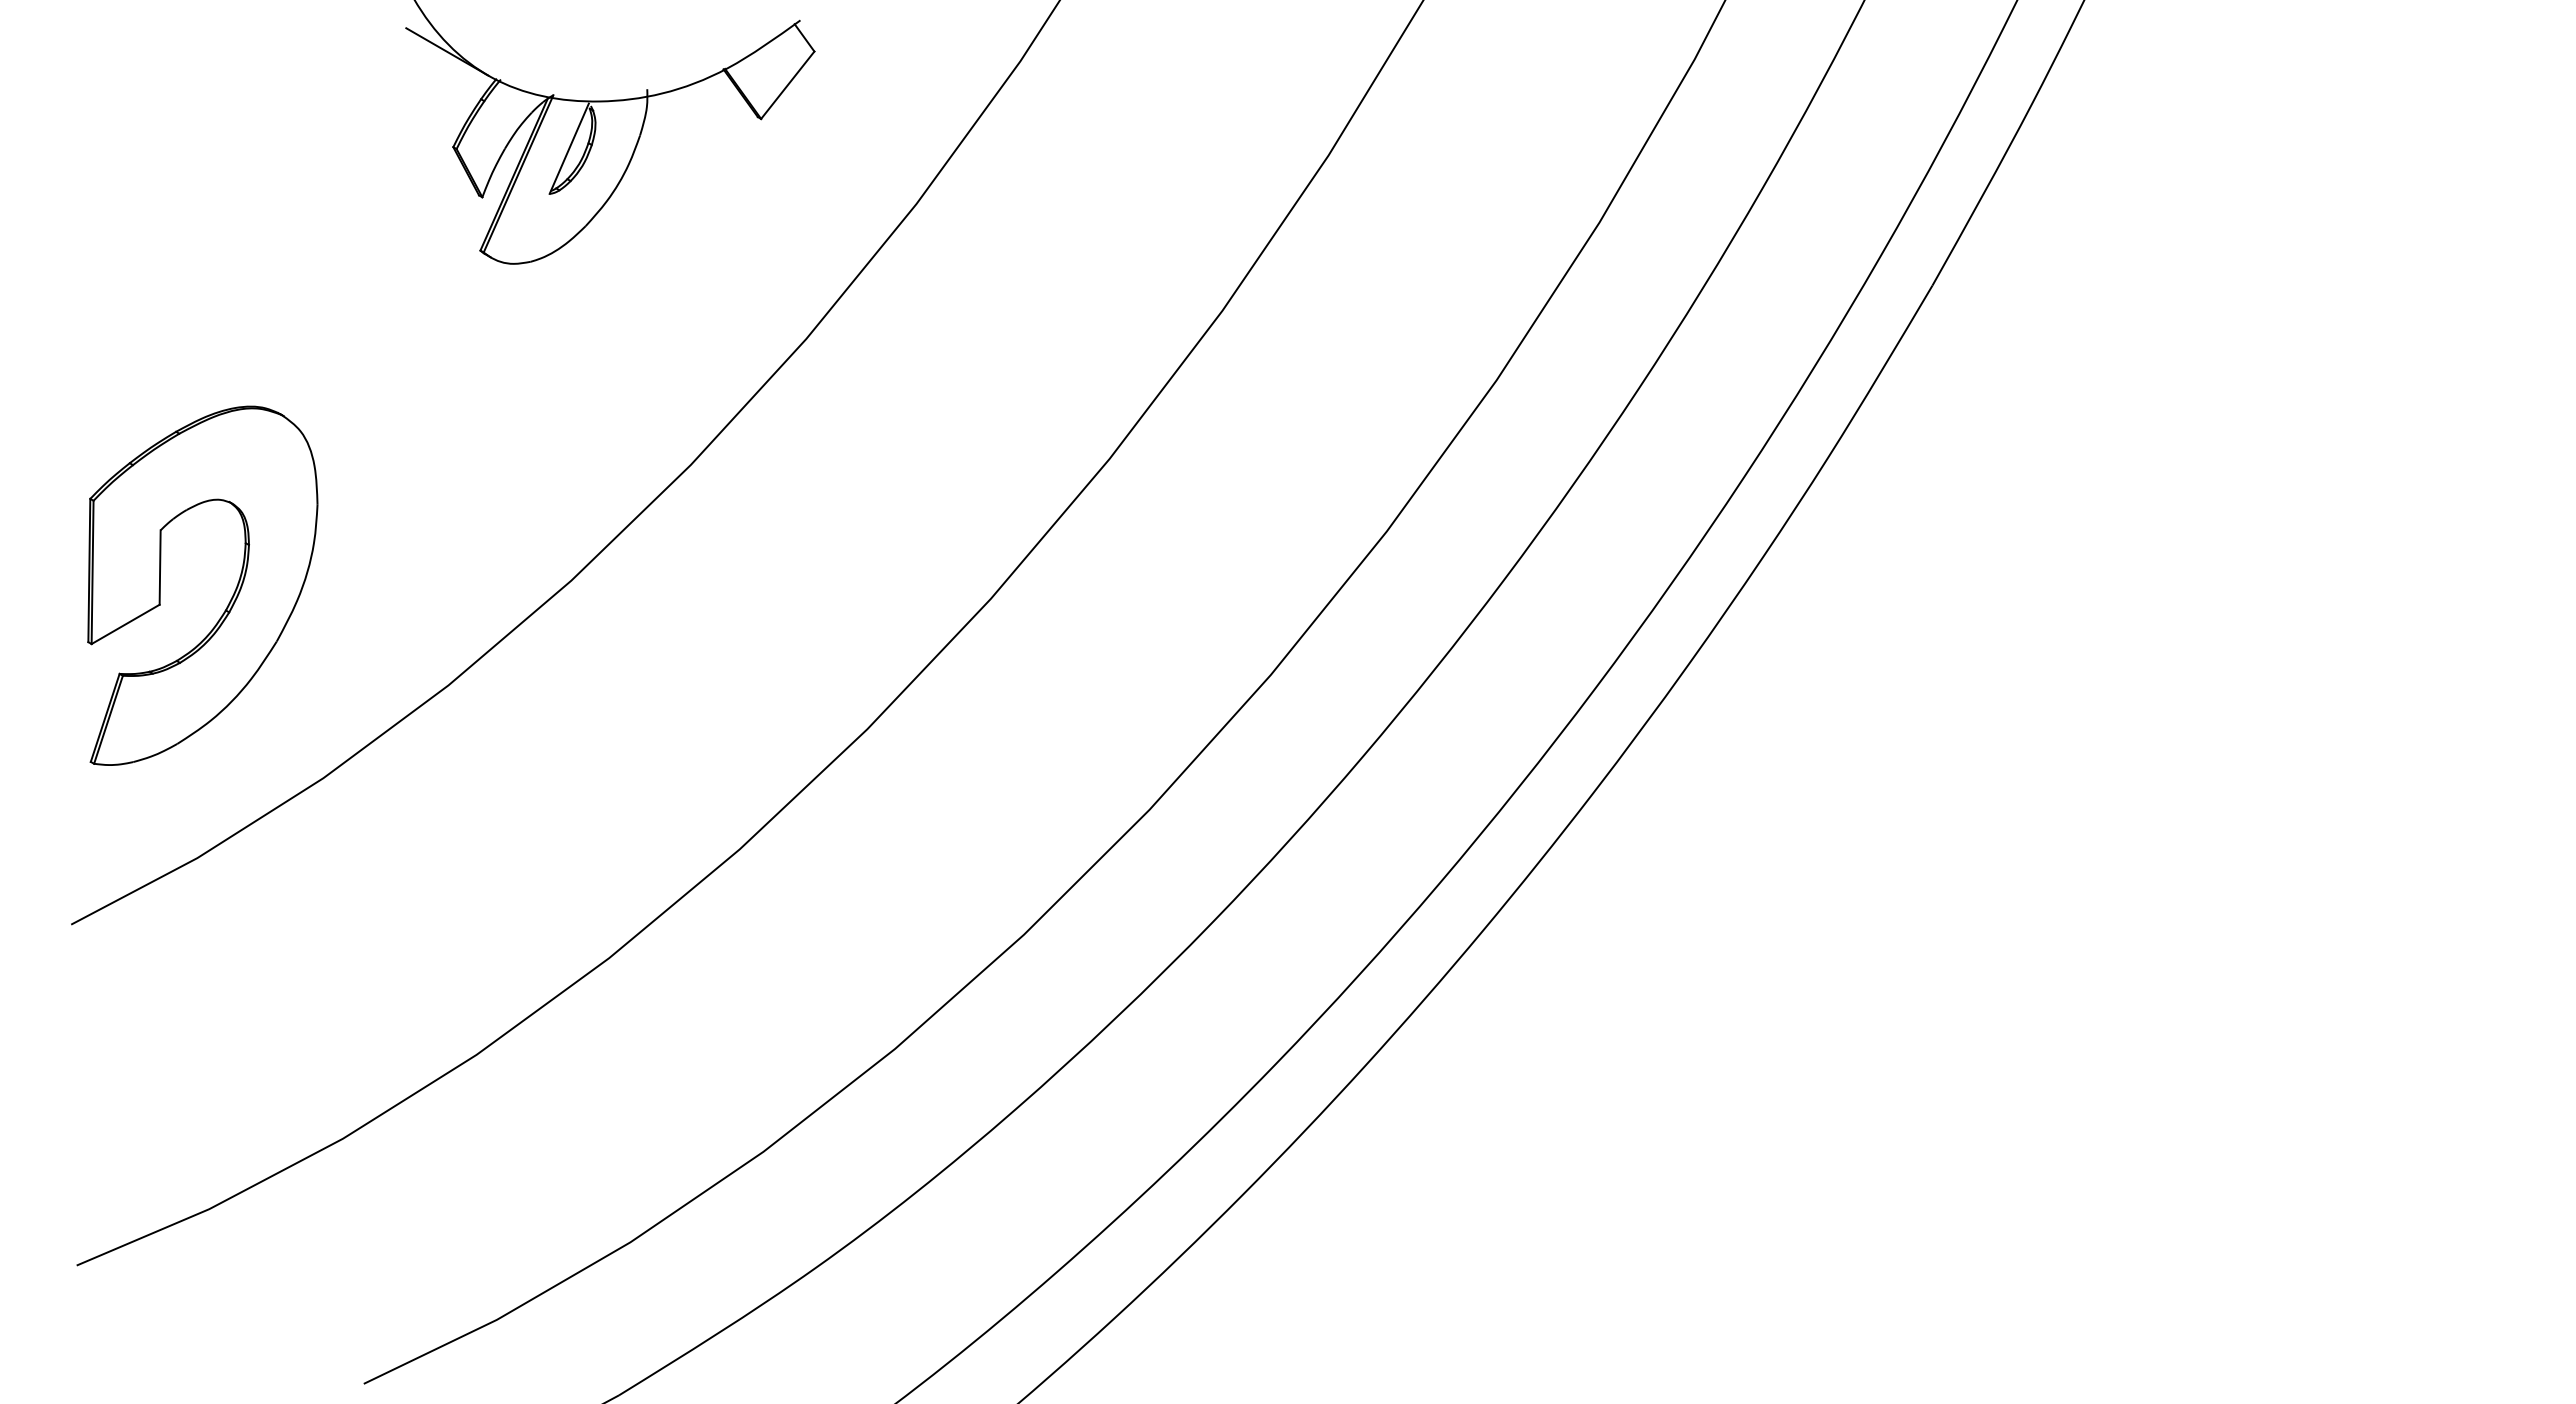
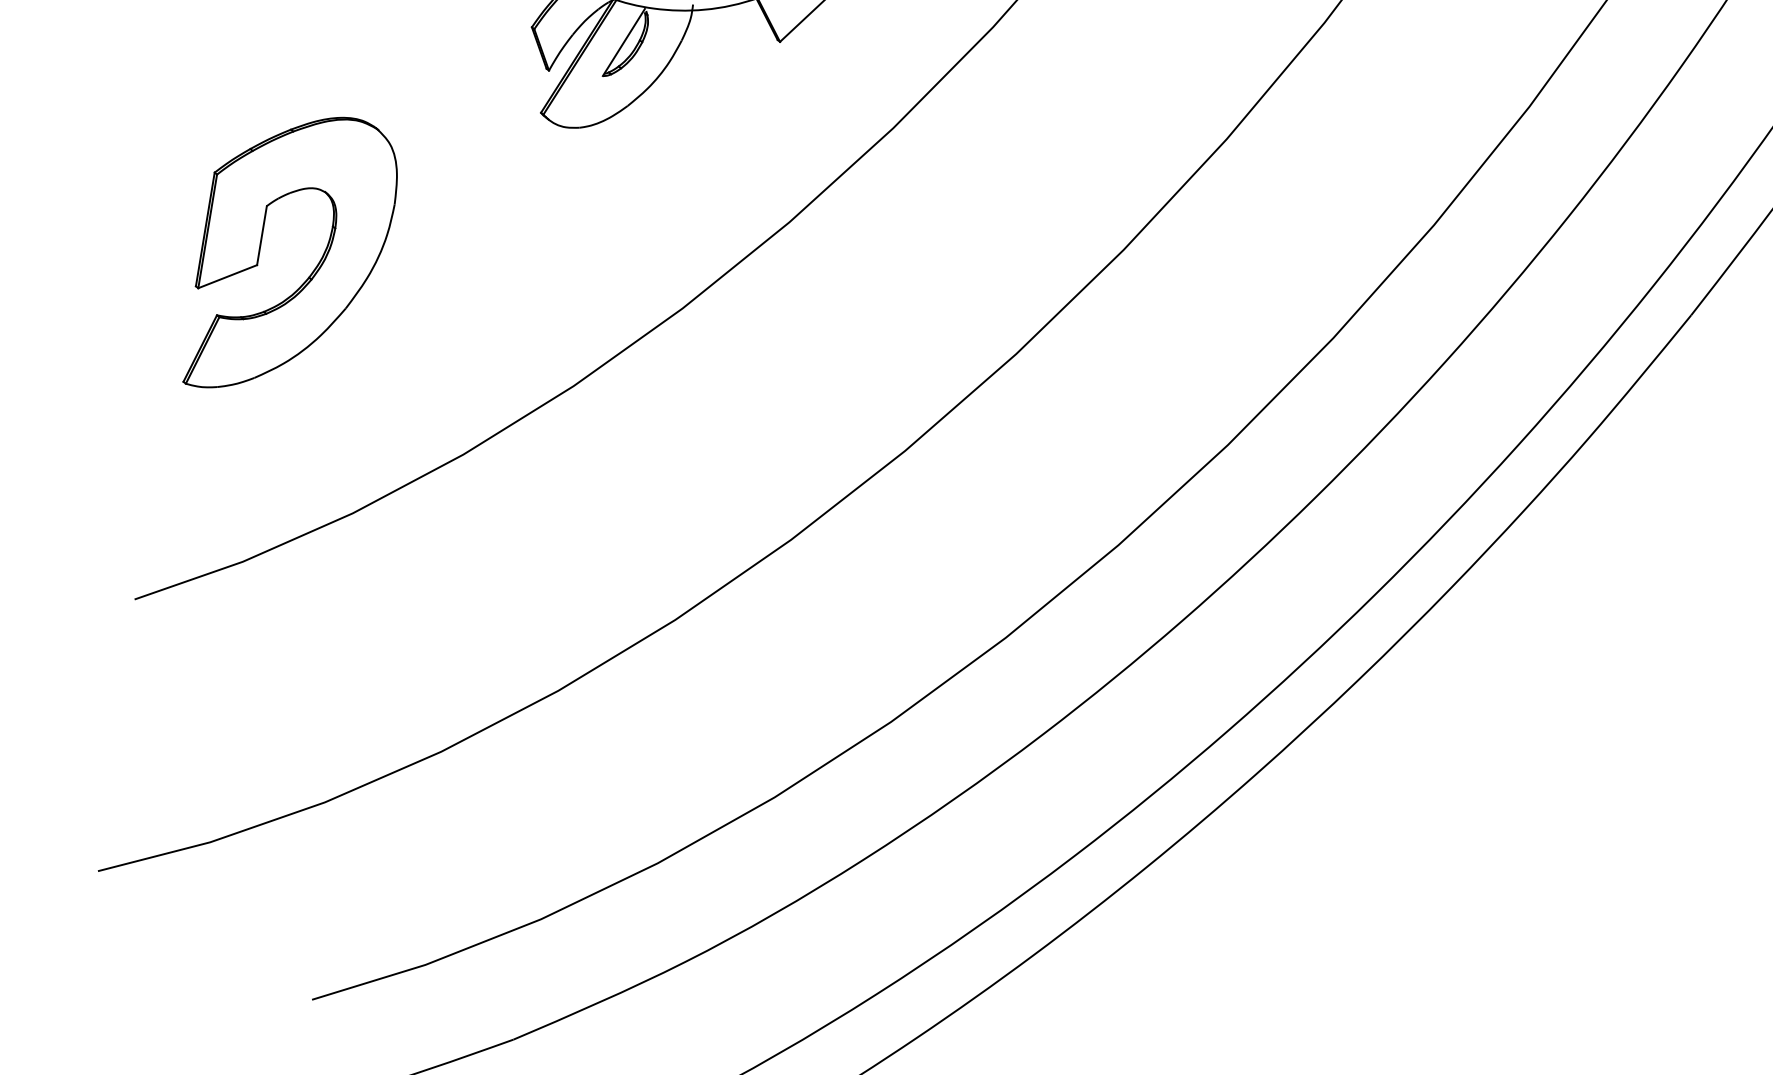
part: (230, 599) -> (314, 269), moved

